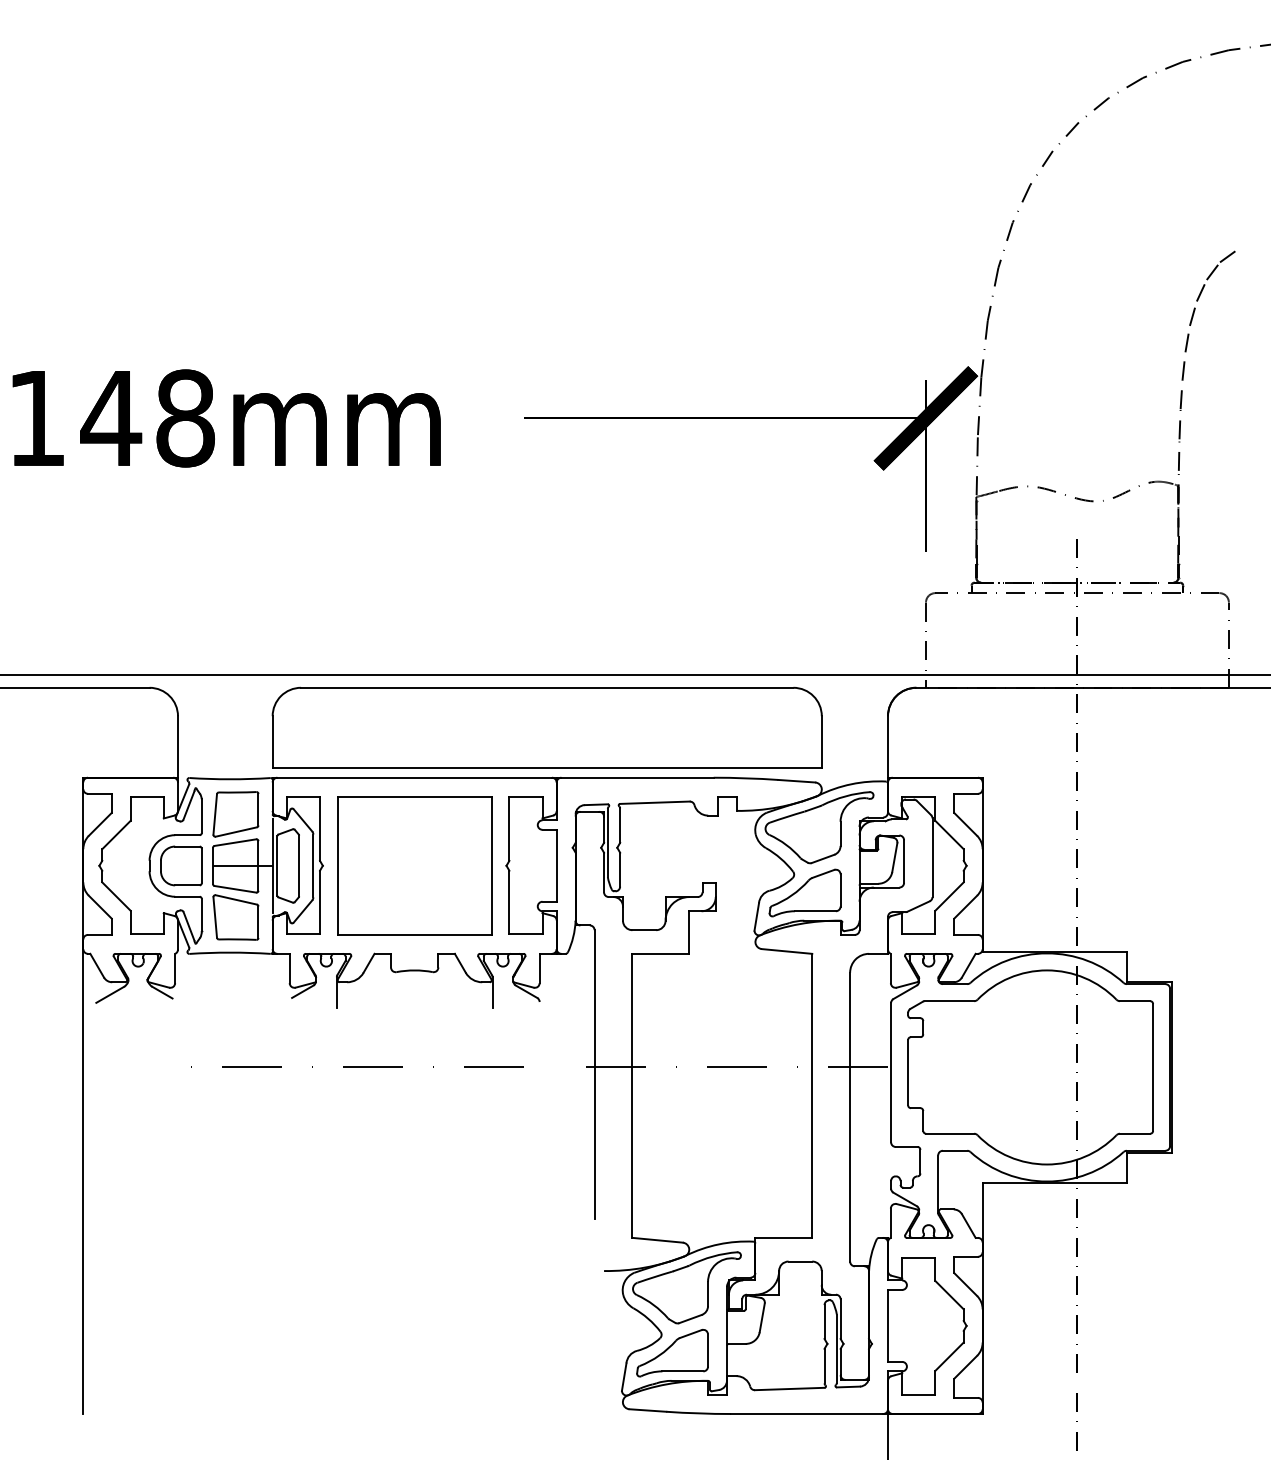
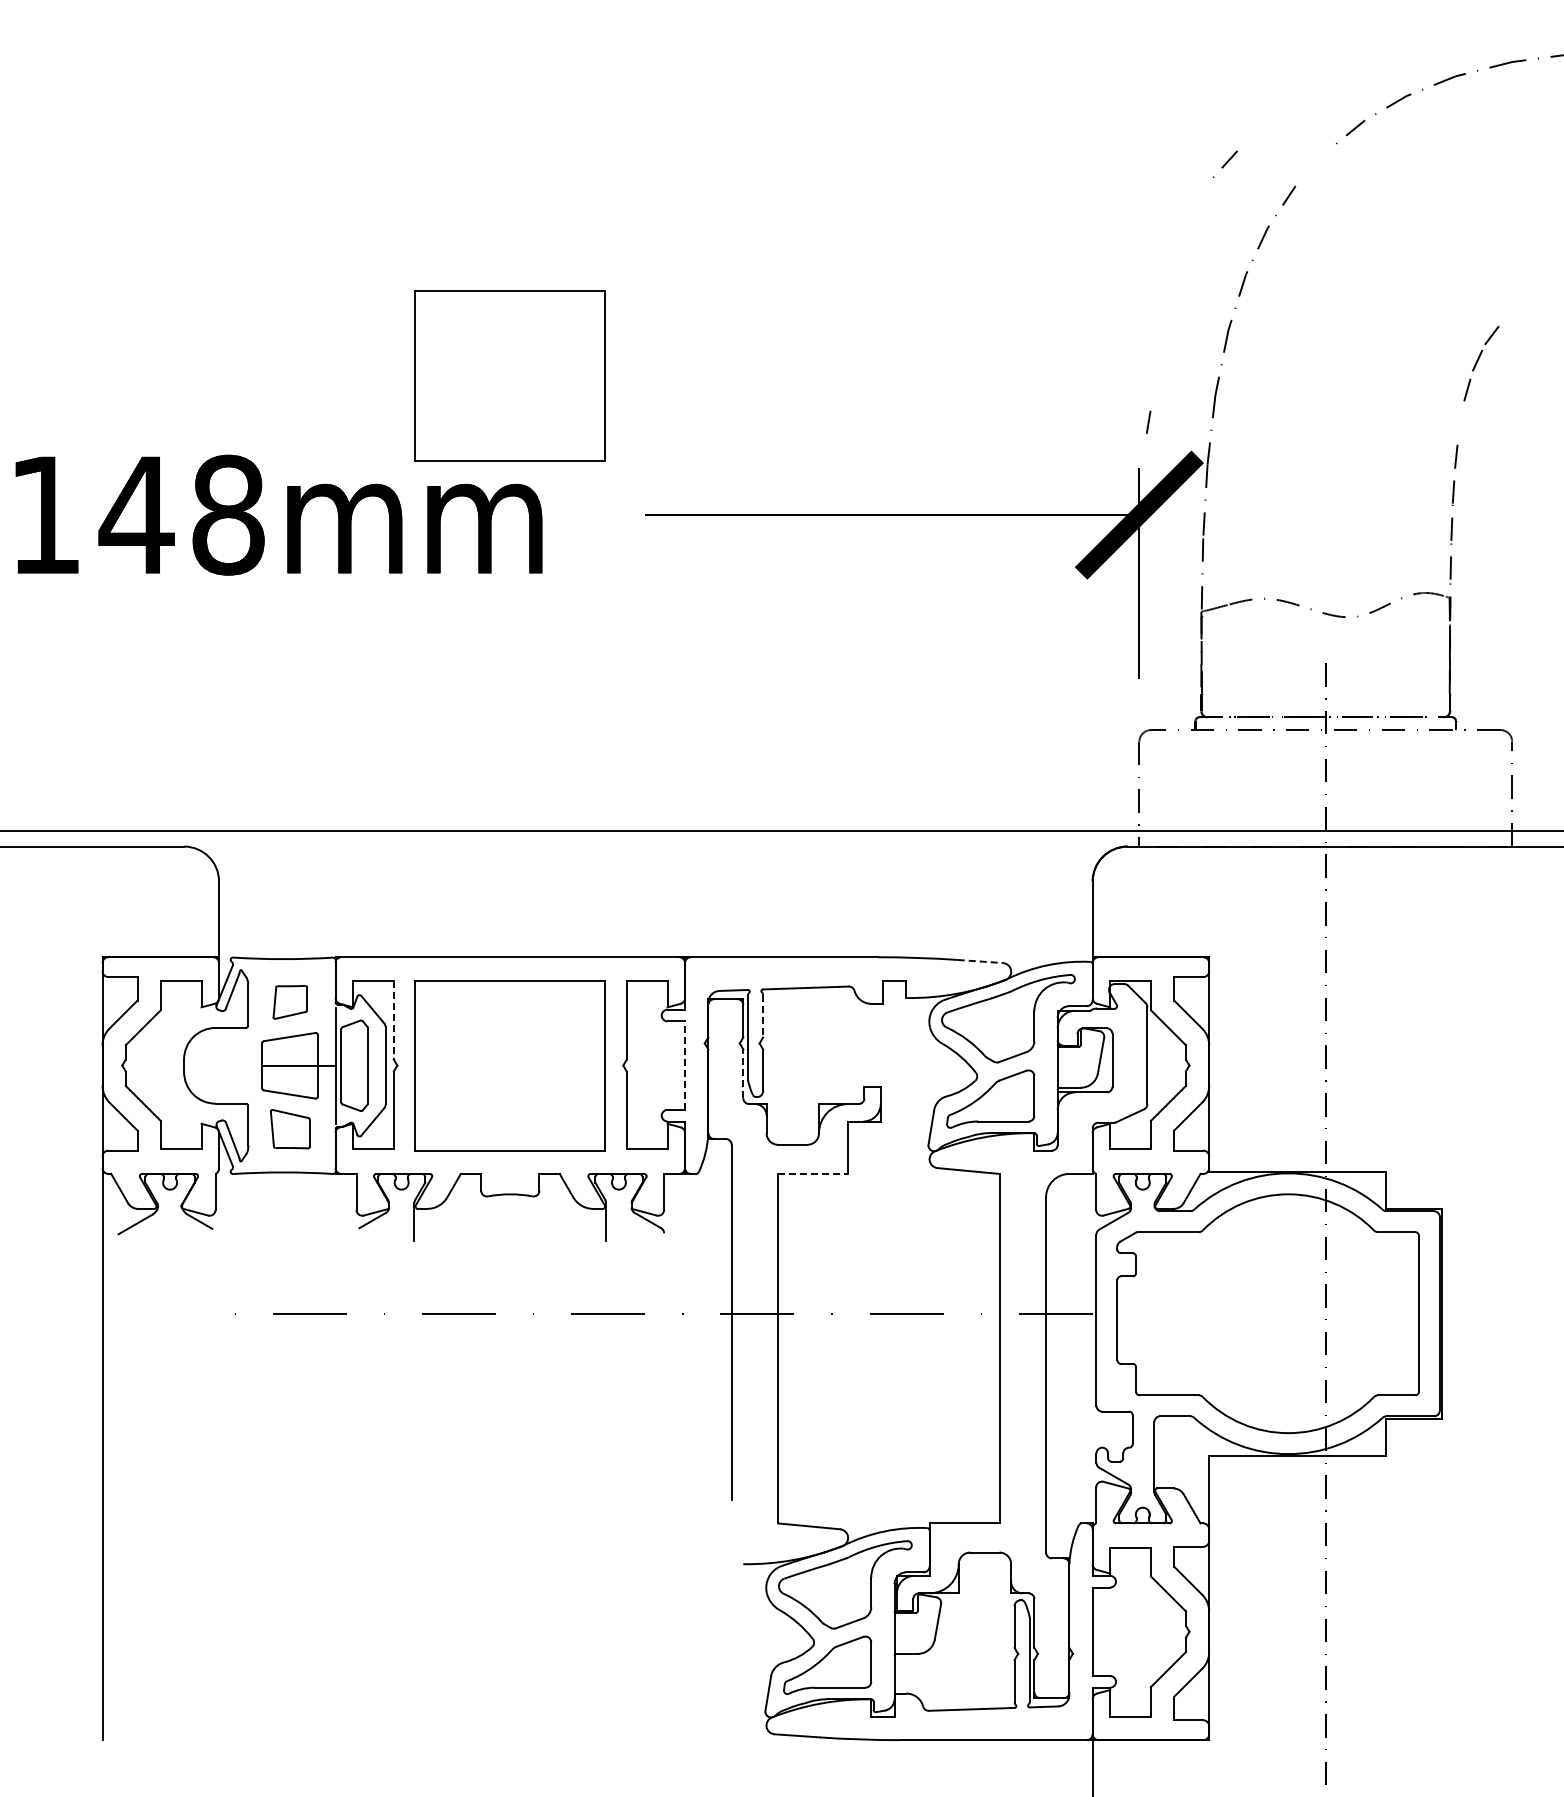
line: (1068, 132) -> (1224, 163), moved
line: (1228, 256) -> (1511, 315), removed
part: (414, 304) -> (509, 375), added
line: (1186, 342) -> (1148, 421), moved
part: (547, 727) -> (673, 895), removed
line: (796, 781) -> (980, 961), solid -> dashed
part: (235, 814) -> (289, 1002), size x0.6
line: (620, 825) -> (763, 1016), solid -> dashed
line: (319, 829) -> (393, 1020), solid -> dashed
part: (180, 865) -> (222, 1065), removed
line: (557, 865) -> (685, 1065), solid -> dashed
line: (604, 872) -> (743, 1073), solid -> dashed
part: (235, 916) -> (289, 1128), size x0.7
line: (661, 953) -> (813, 1173), solid -> dashed

